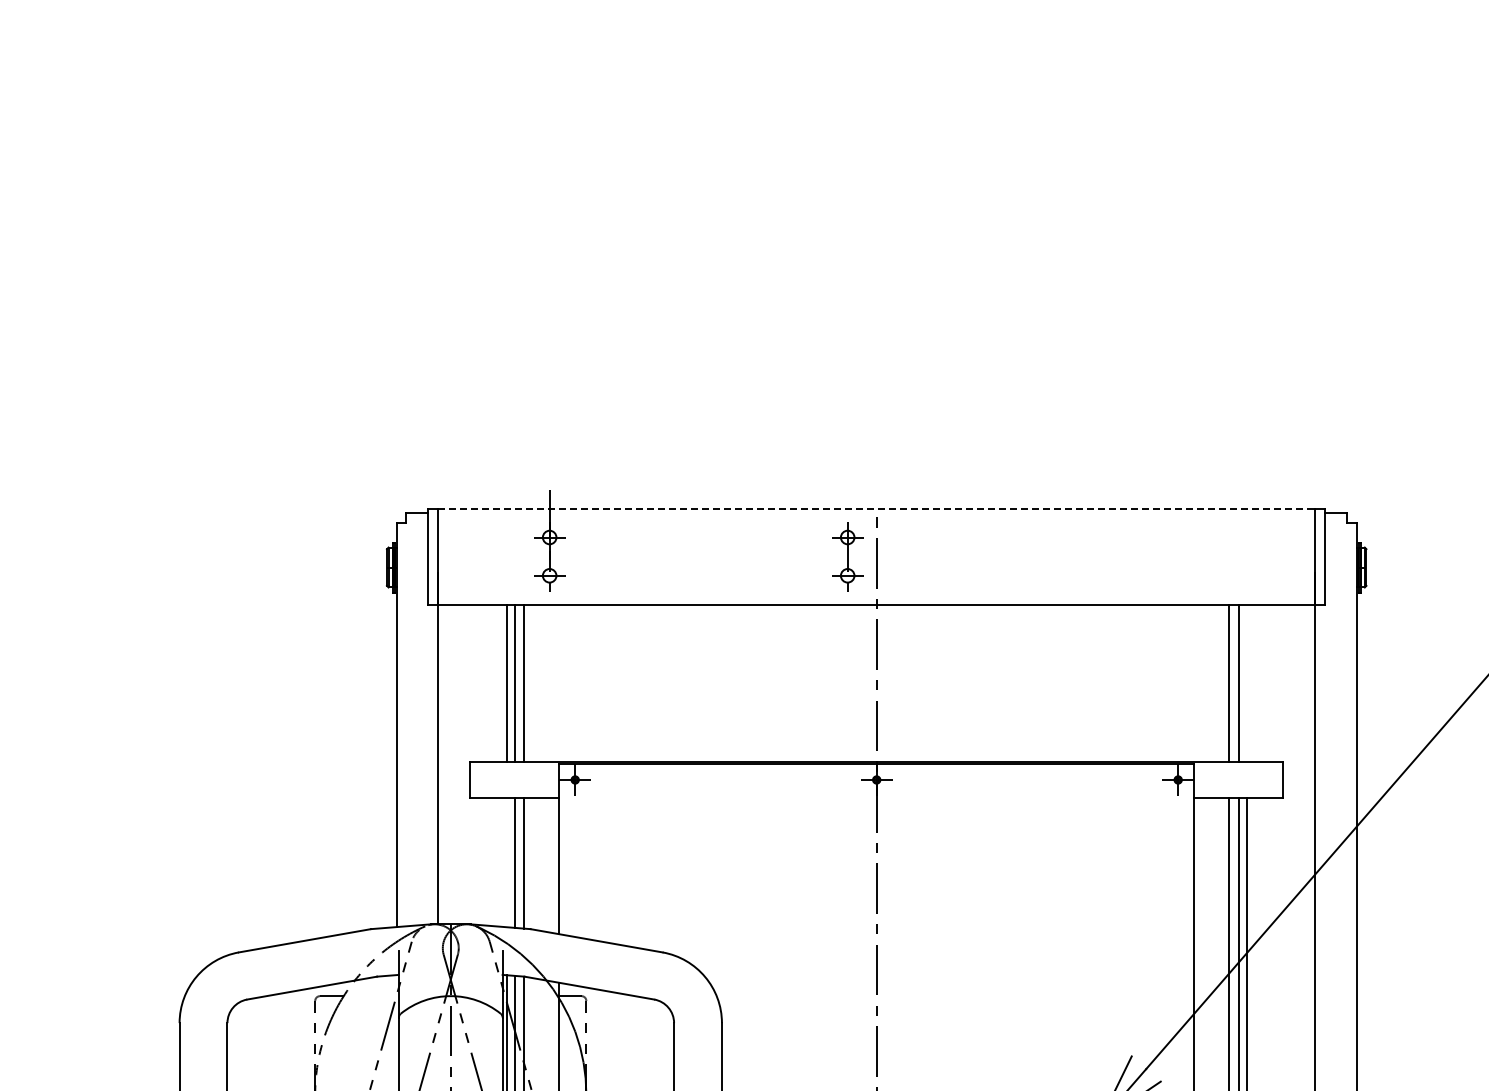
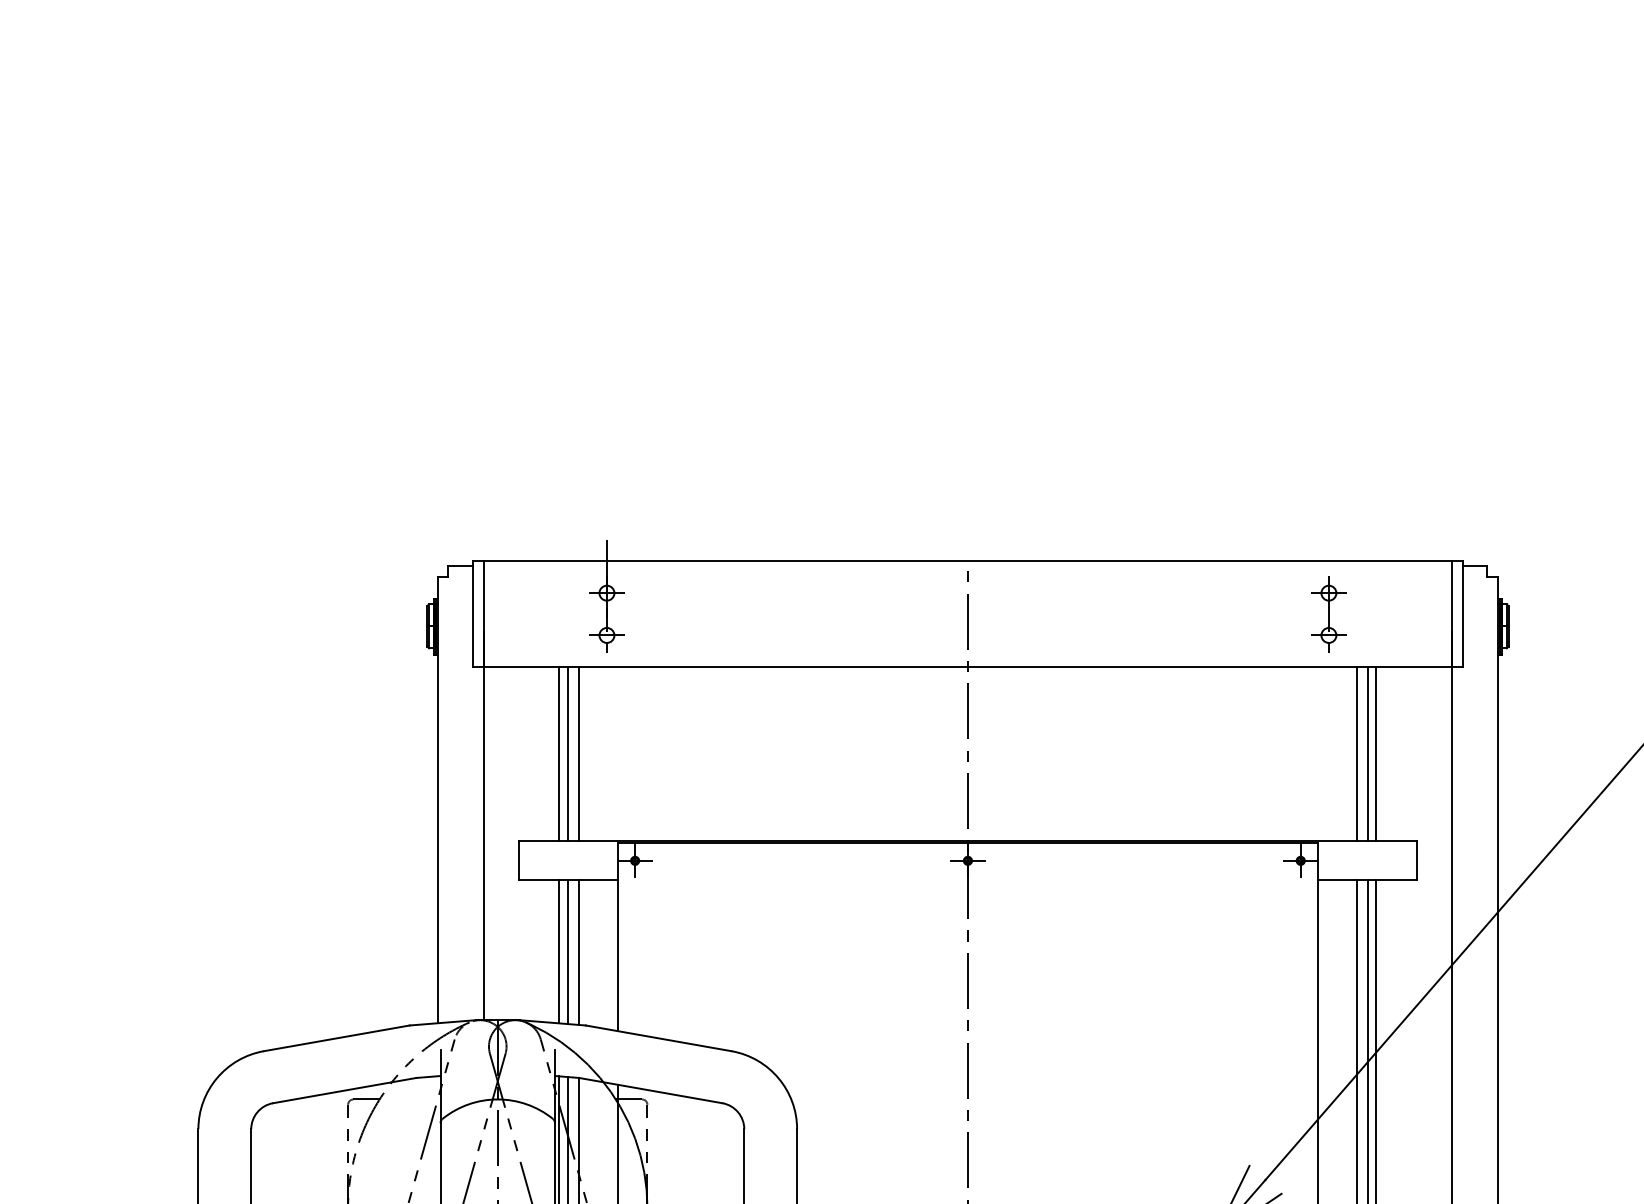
line: (876, 508) -> (967, 561), dashed -> solid
part: (847, 556) -> (1328, 614), moved
line: (1246, 683) -> (1376, 754), added
line: (506, 862) -> (559, 951), added

